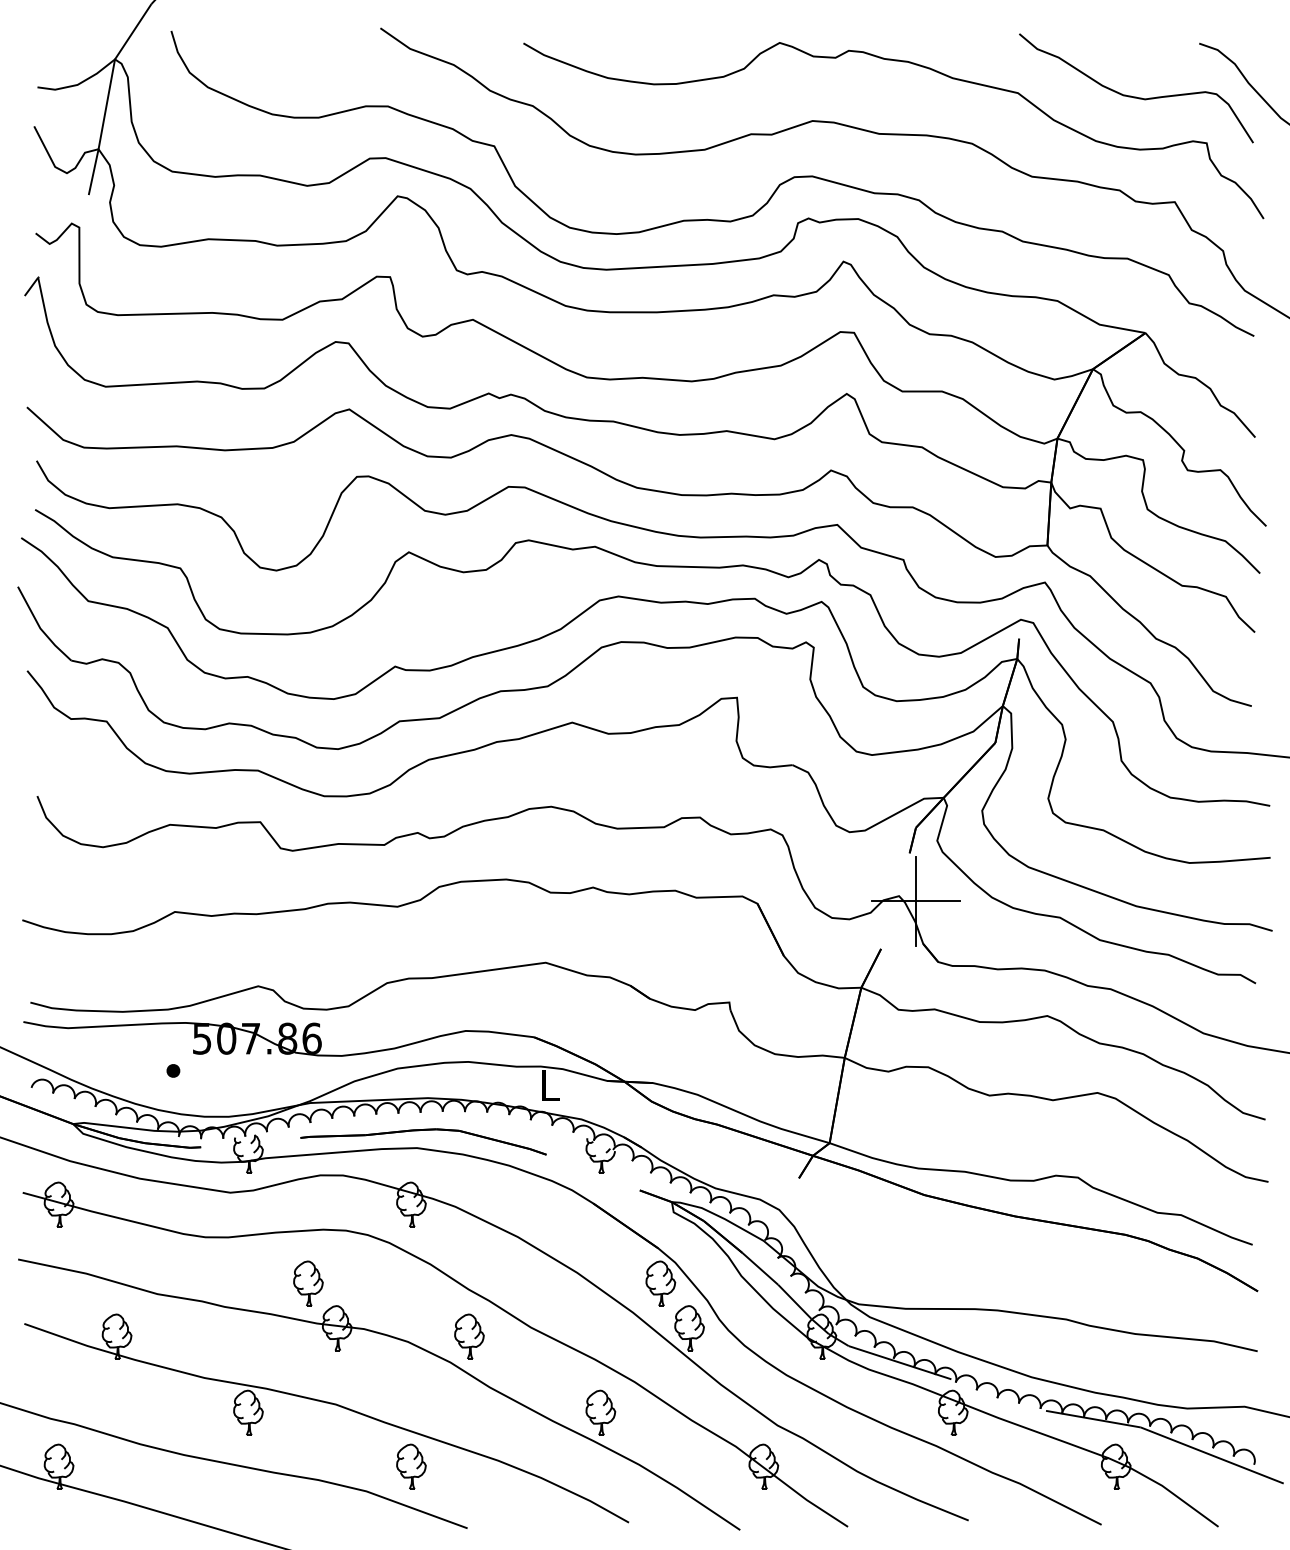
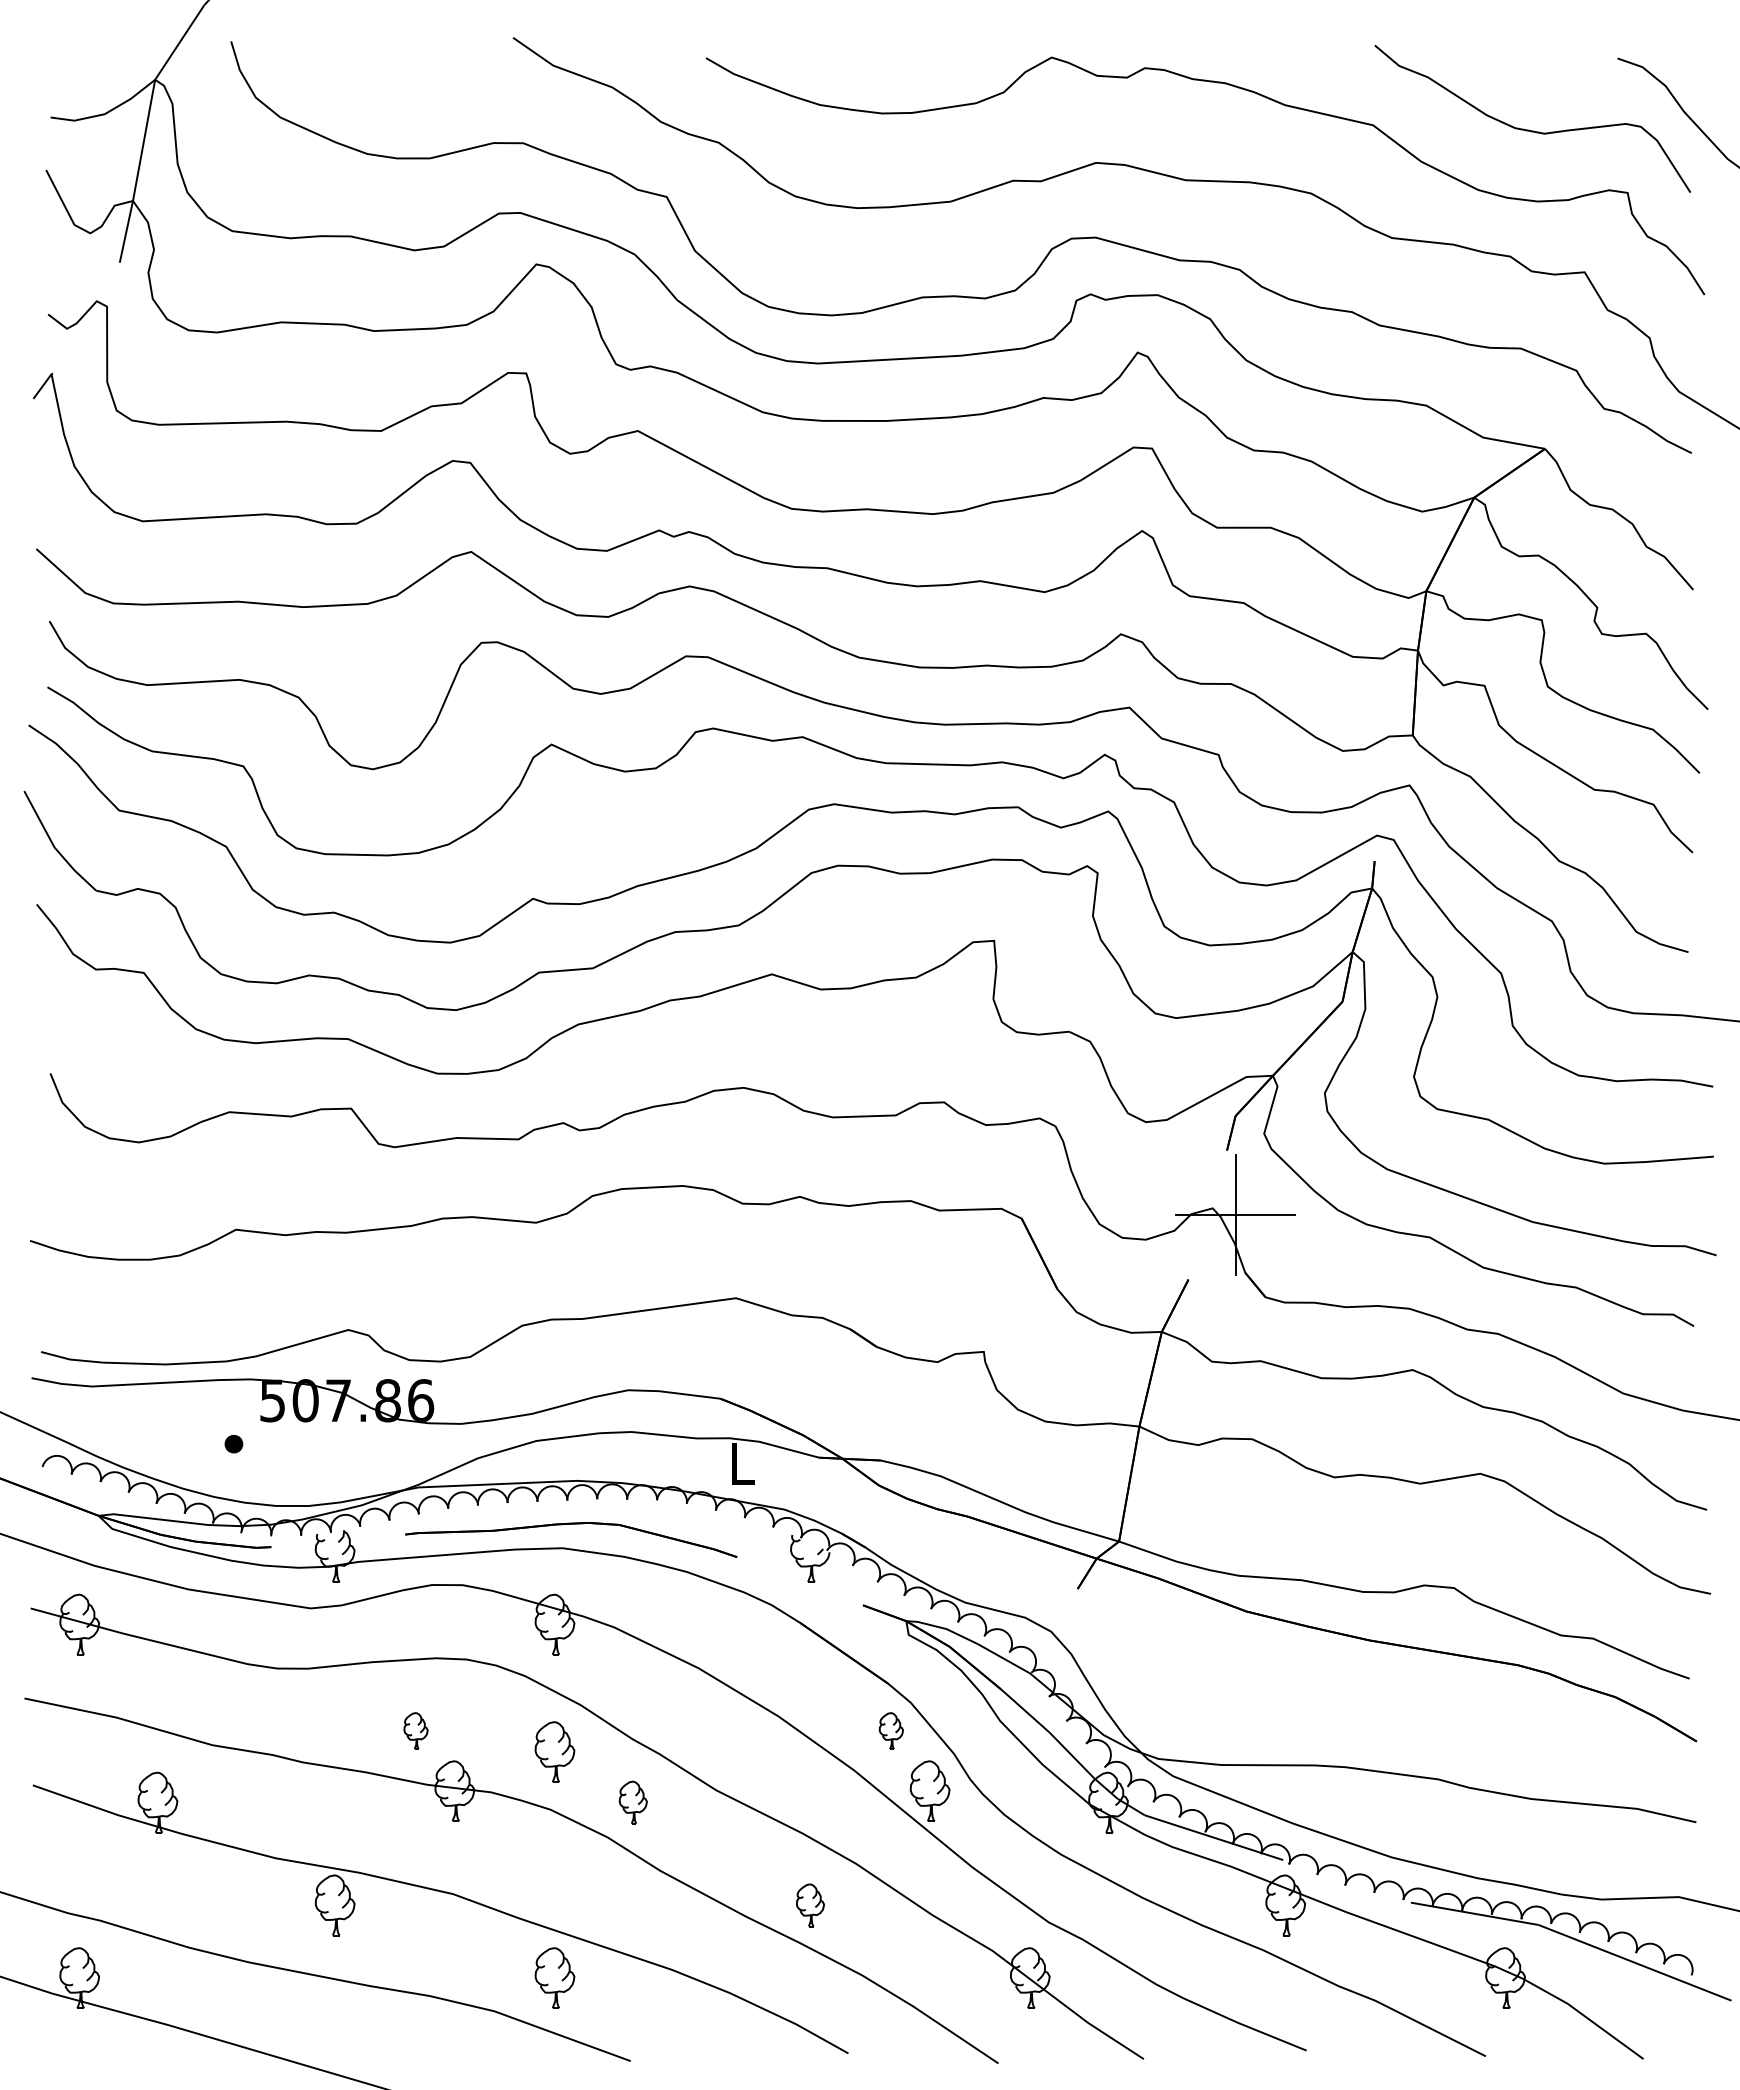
part: (308, 1283) -> (415, 1730), size x0.6
part: (660, 1283) -> (891, 1730), size x0.6
part: (411, 1298) -> (554, 1751), added
part: (469, 1336) -> (633, 1802), size x0.7
part: (600, 1412) -> (810, 1905), size x0.7

